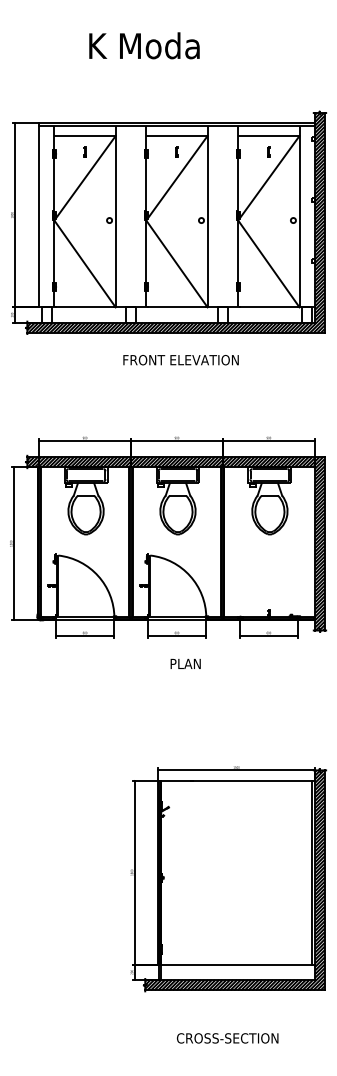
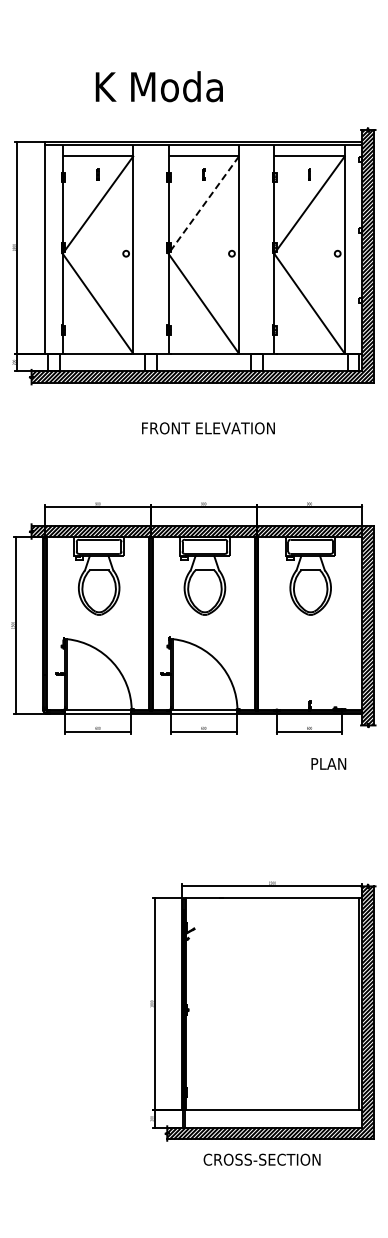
text: (143, 45) -> (158, 86), moved
line: (176, 178) -> (203, 205), solid -> dashed
text: (181, 360) -> (208, 428), moved
text: (185, 663) -> (328, 763), moved
text: (227, 1038) -> (261, 1159), moved

